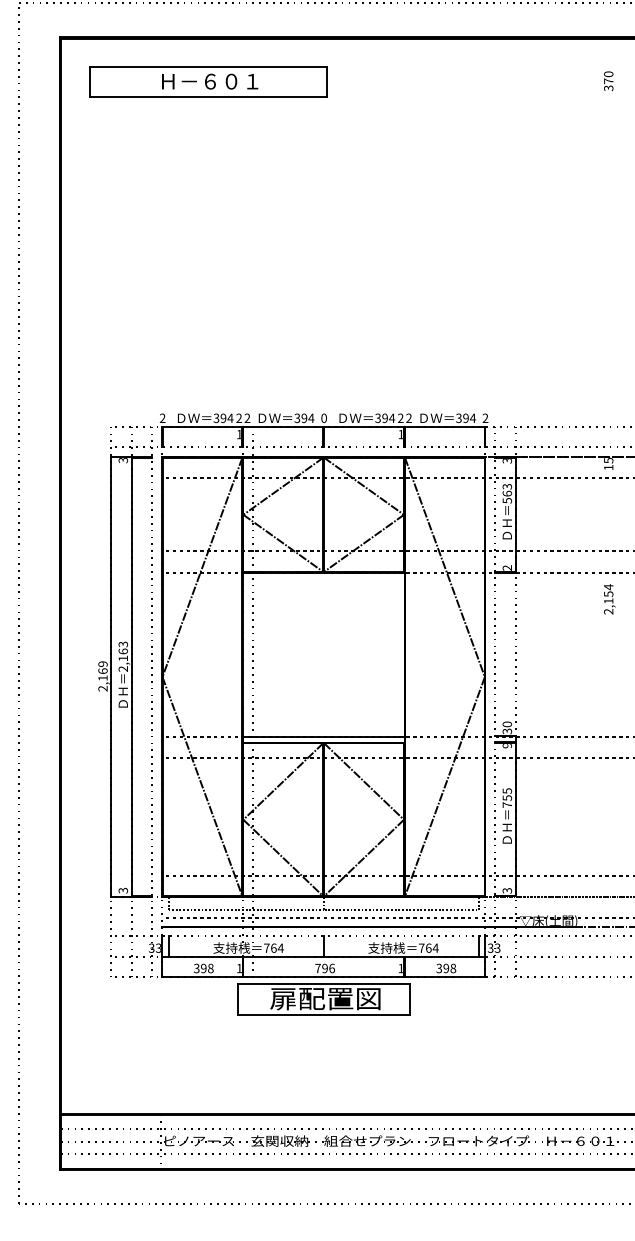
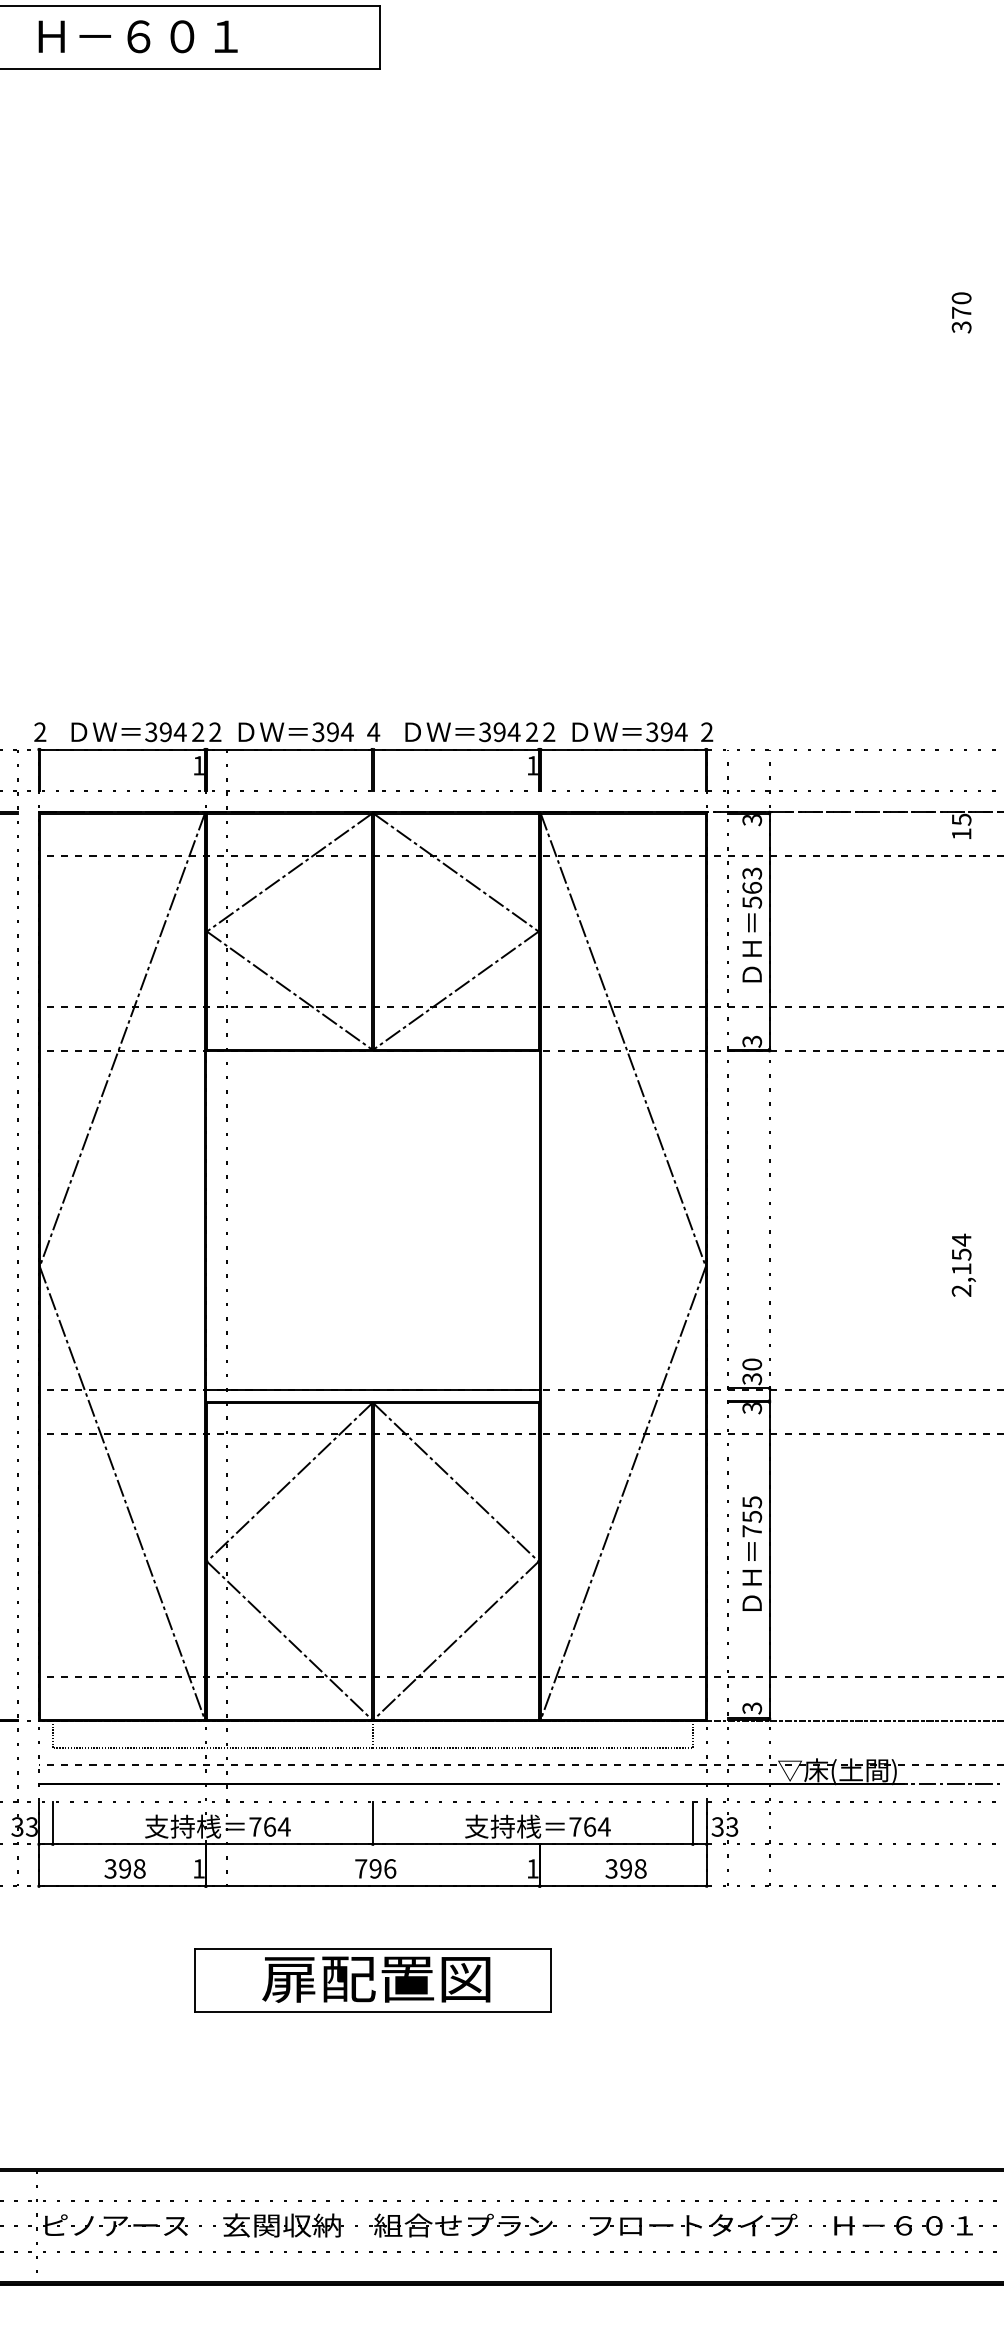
text: (608, 81) -> (961, 313), moved
text: (324, 418) -> (374, 732), 0 -> 4
text: (507, 567) -> (752, 1040), 2 -> 3
text: (609, 599) -> (963, 1265), moved
text: (506, 746) -> (750, 1410), 9 -> 3
part: (323, 999) -> (372, 1980), moved

